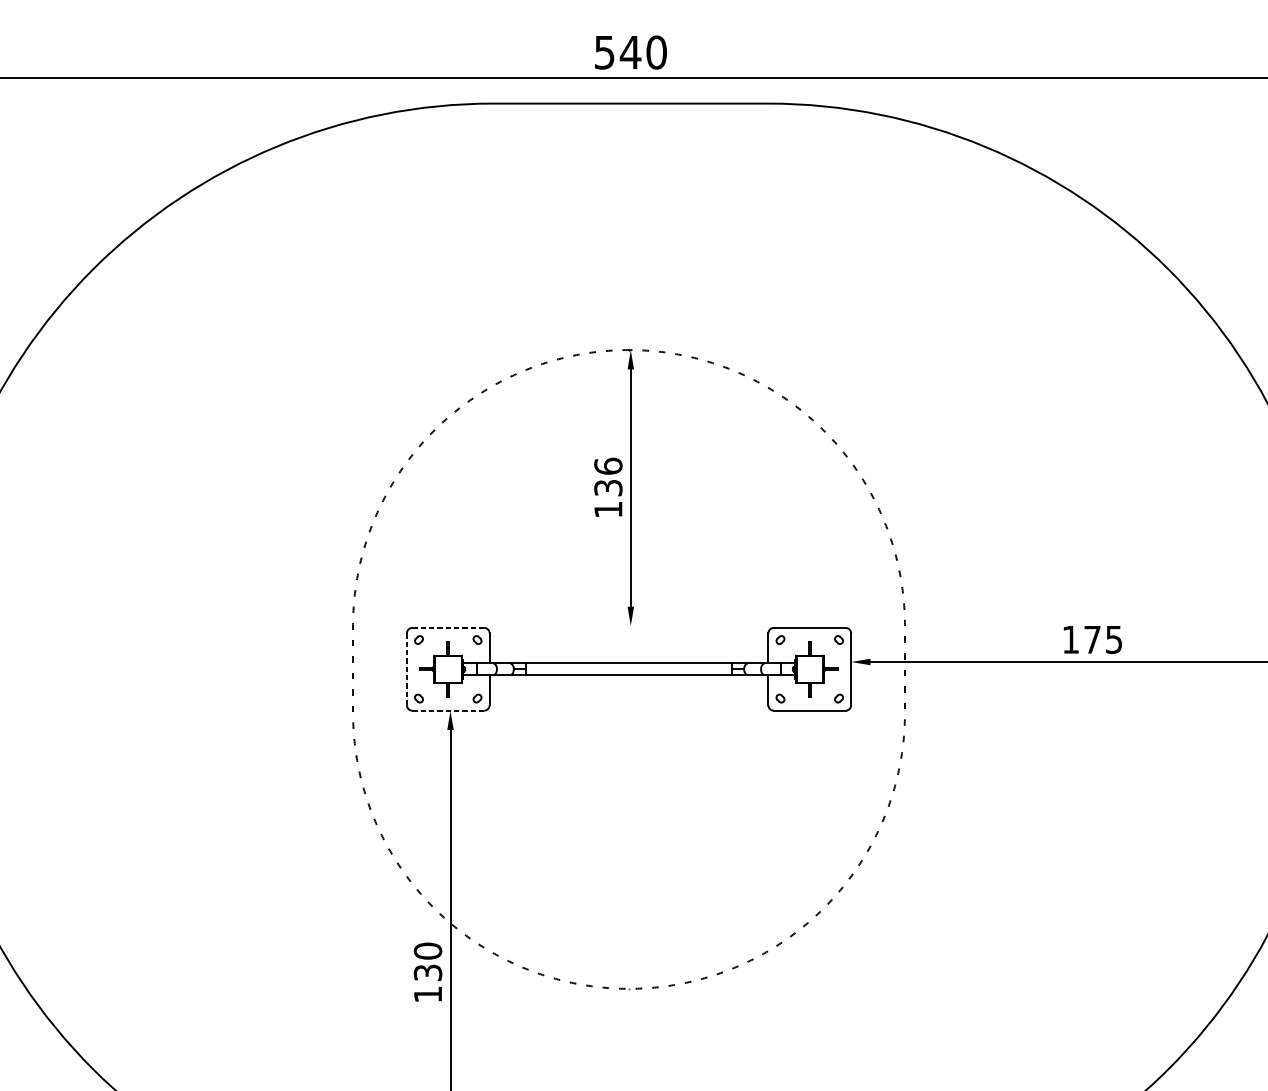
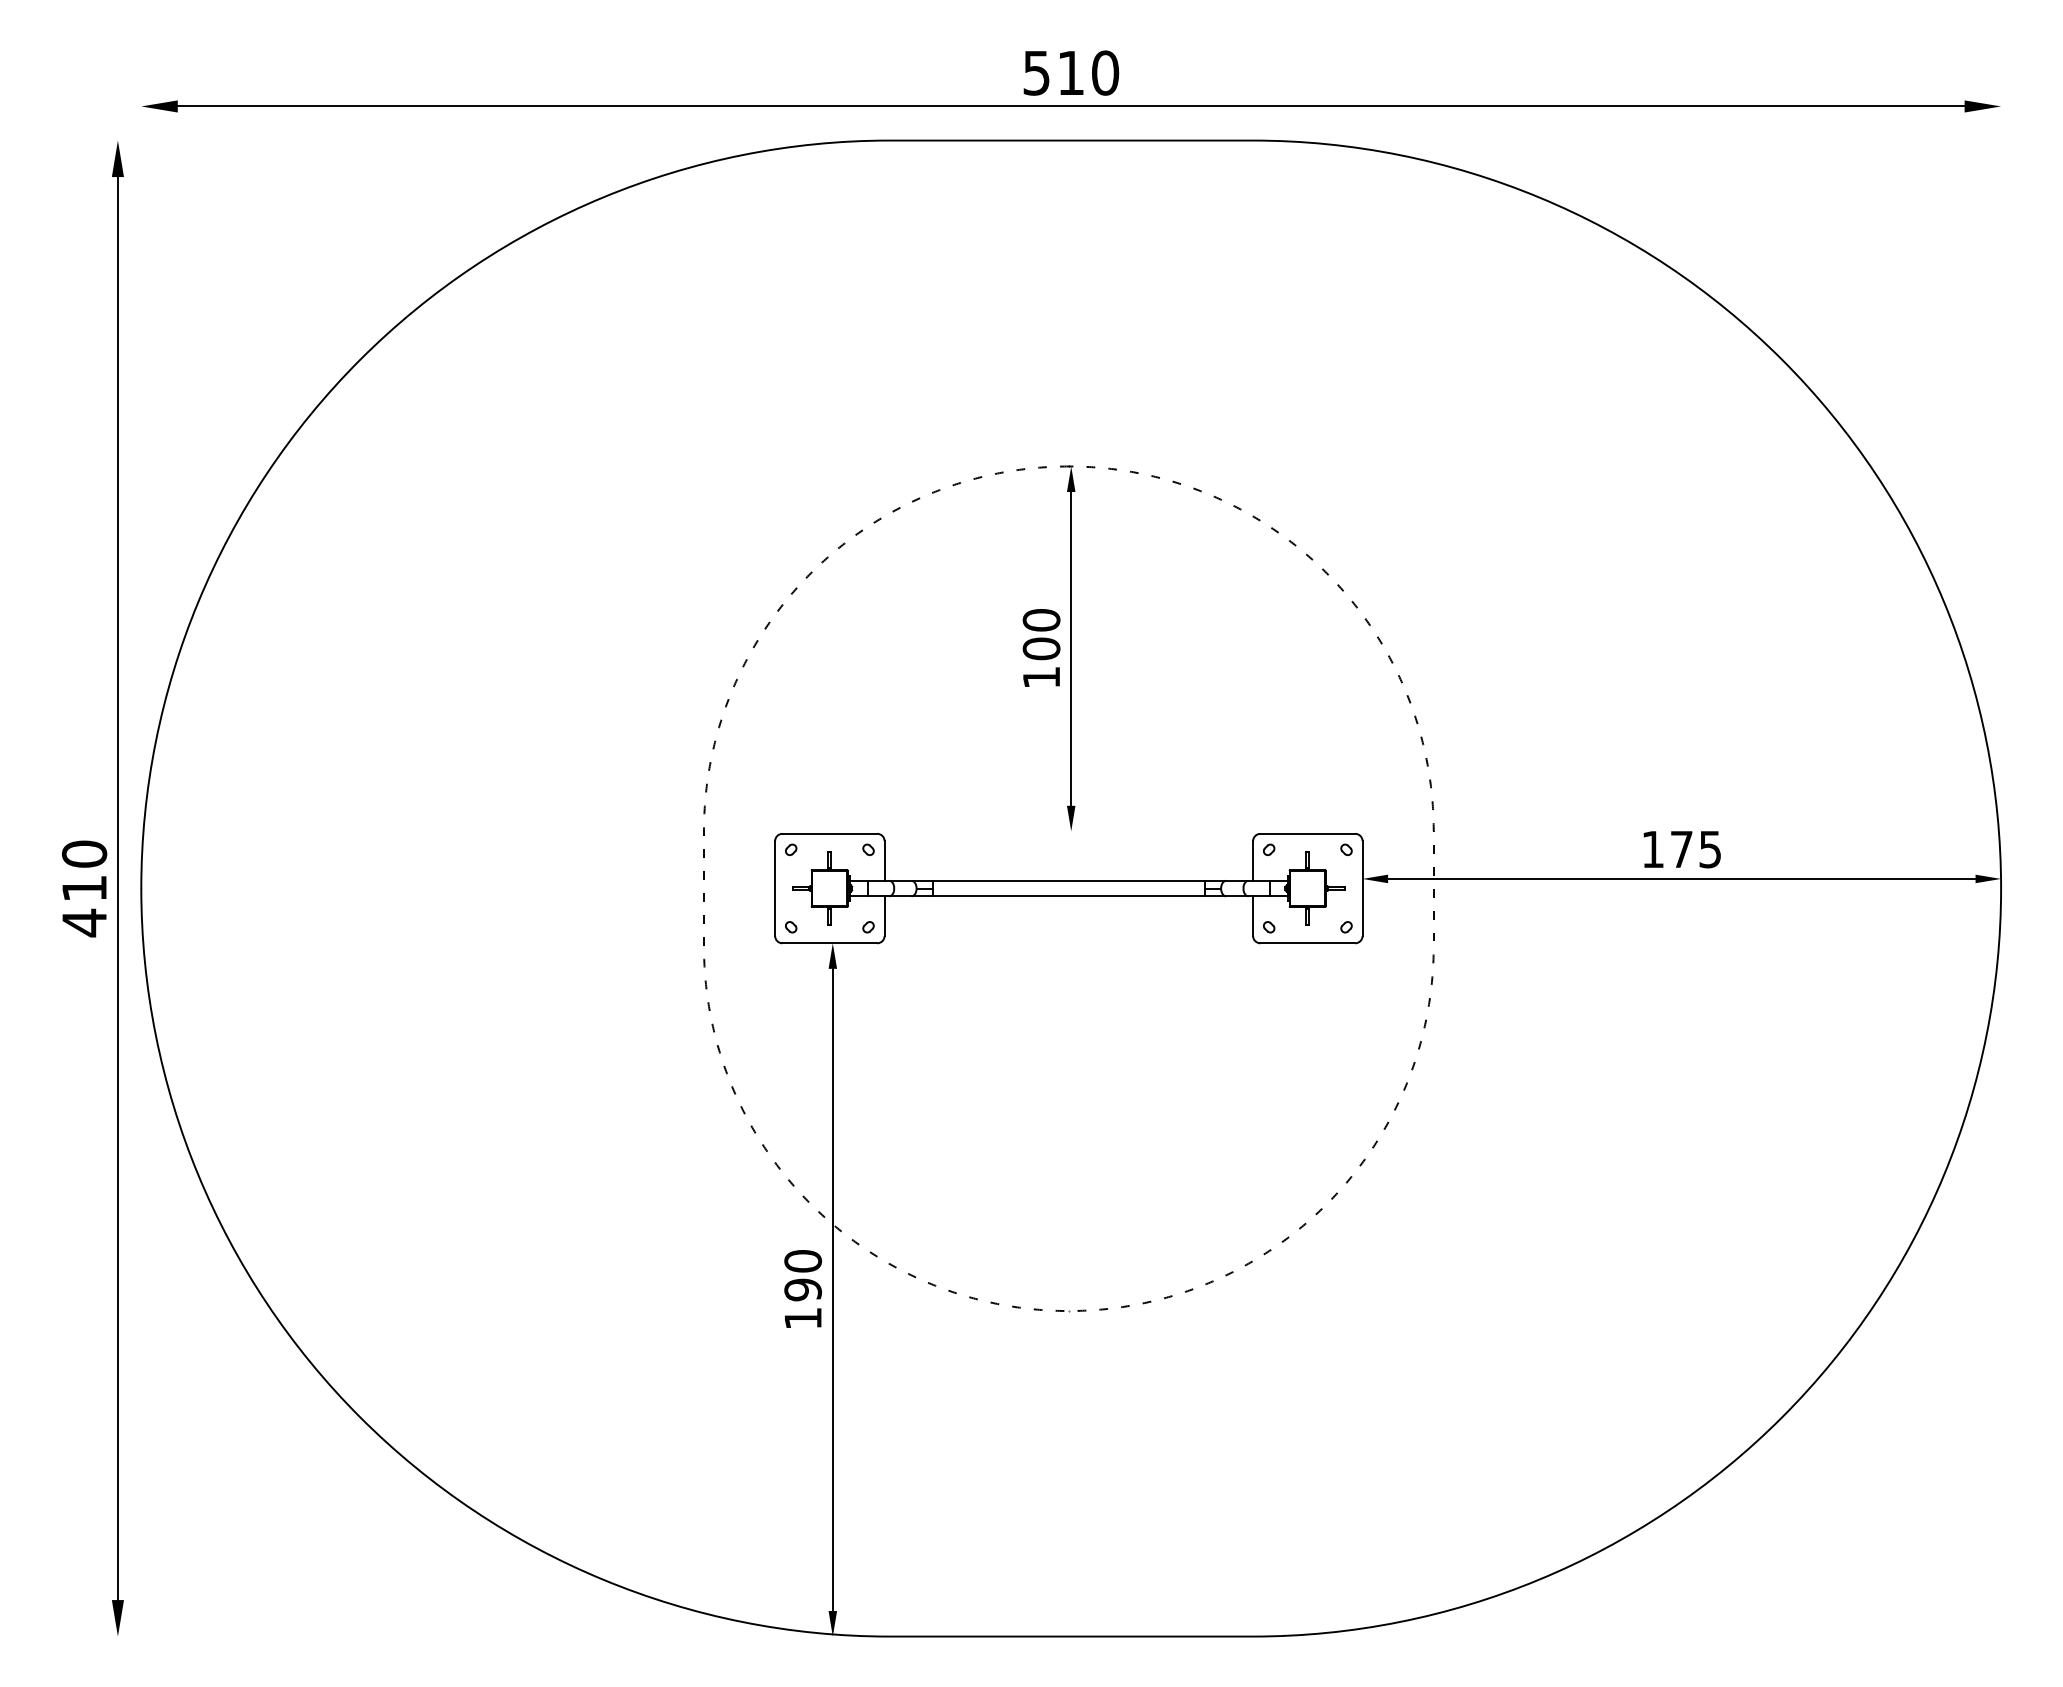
text: (630, 52) -> (1070, 72), 540 -> 510
text: (608, 477) -> (1041, 634), 136 -> 100
line: (448, 627) -> (830, 833), dashed -> solid
line: (407, 669) -> (775, 888), dashed -> solid
line: (447, 710) -> (829, 943), dashed -> solid
text: (427, 972) -> (802, 1289), 130 -> 190

